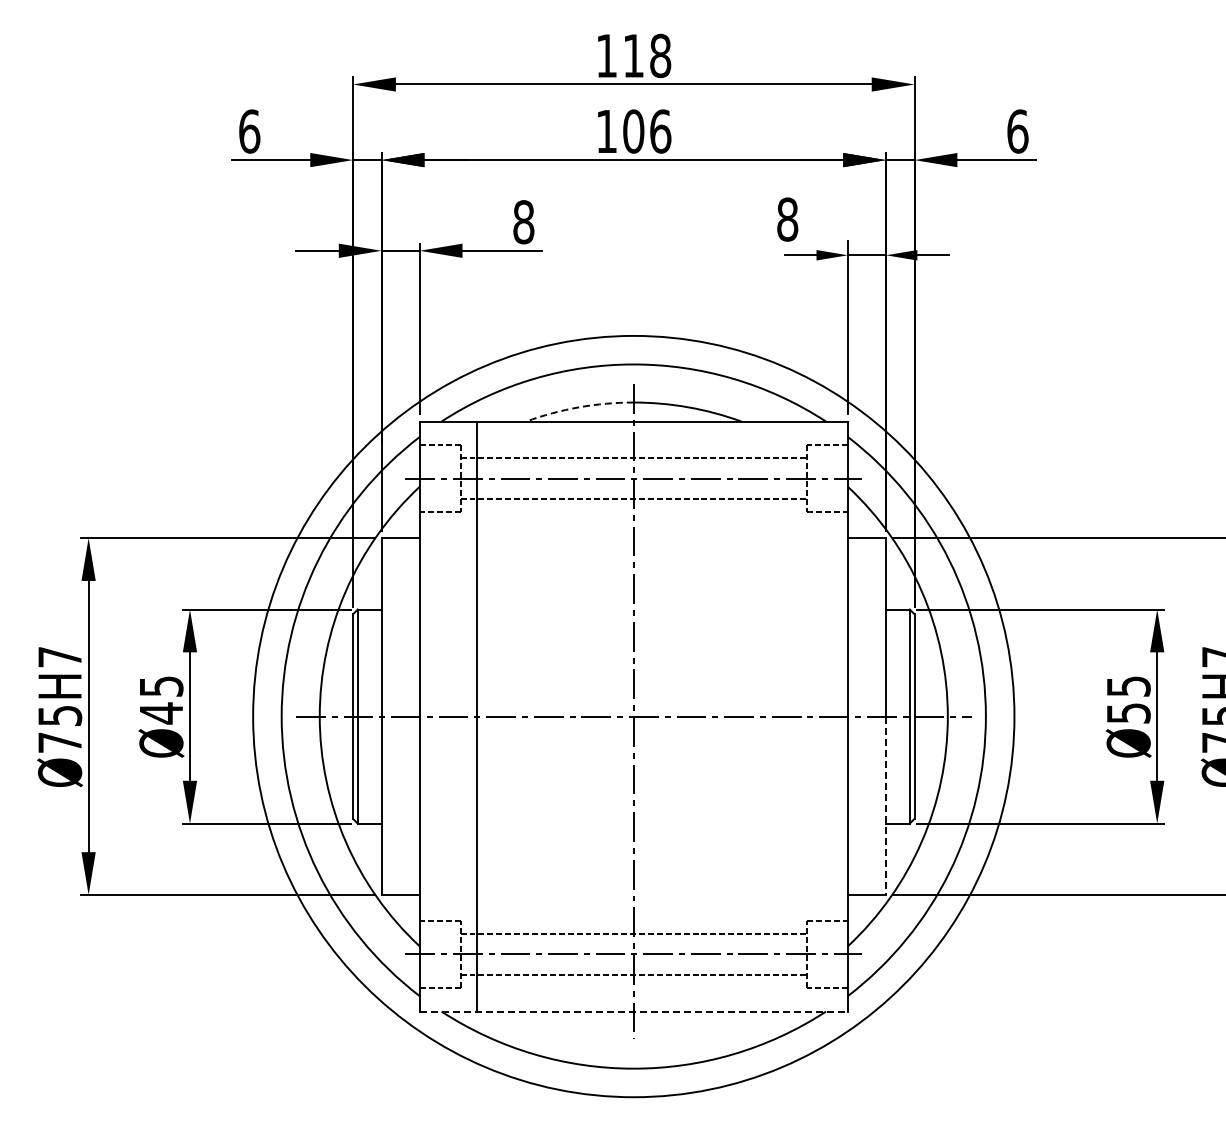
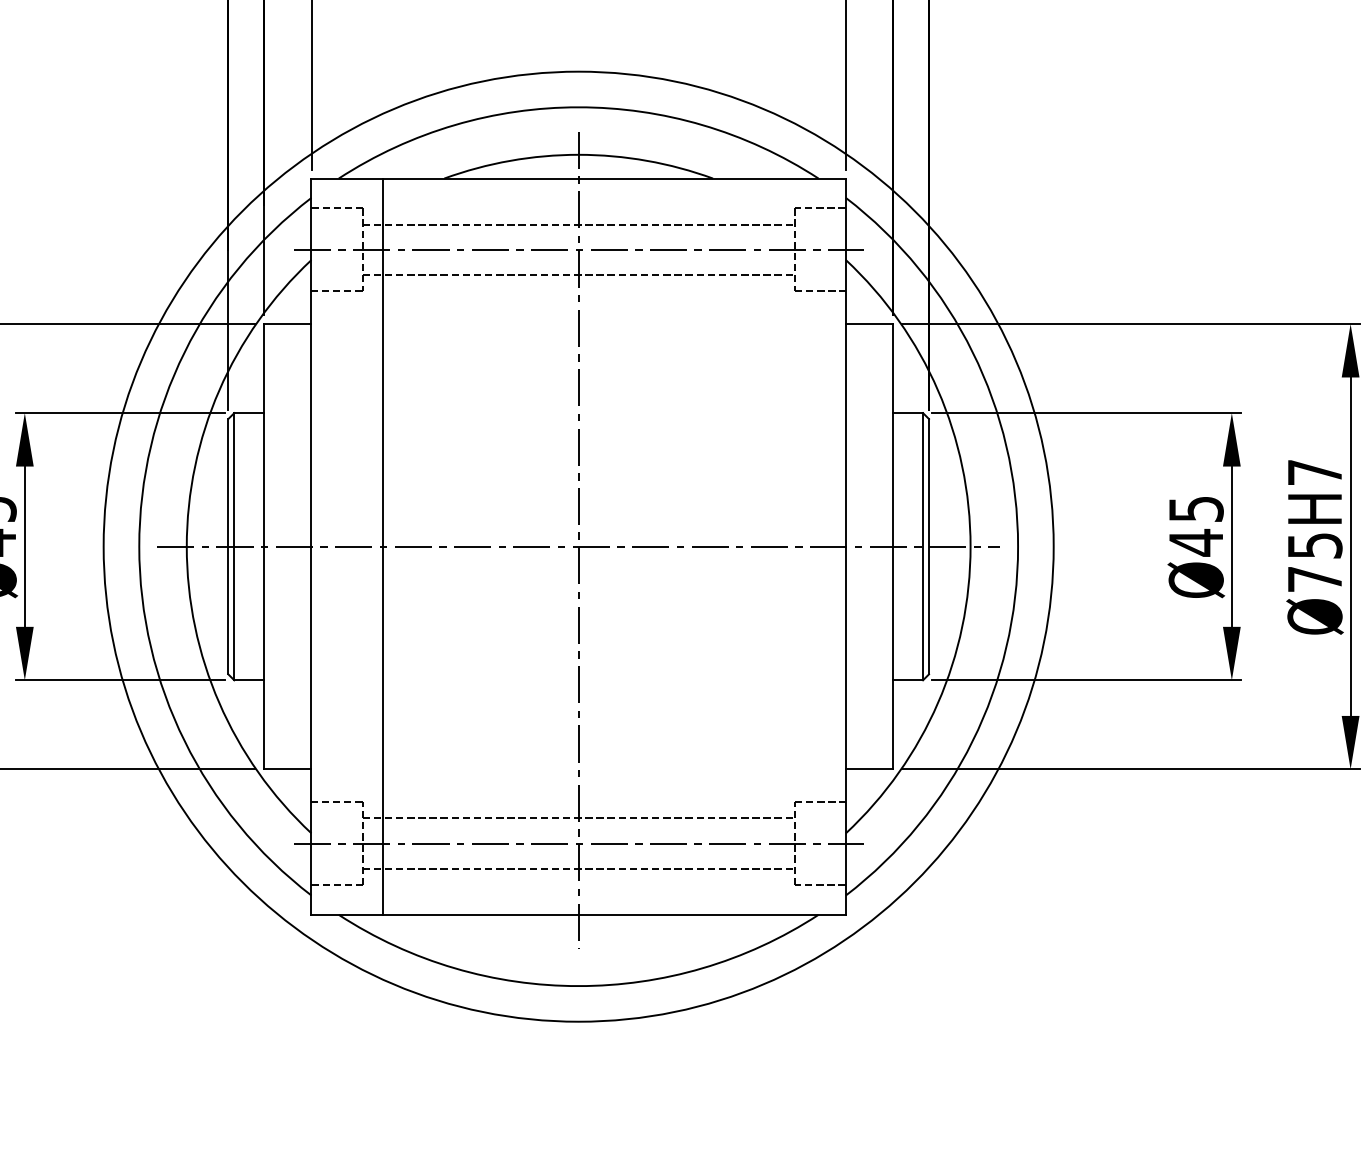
arc: (579, 407) -> (510, 161), dashed -> solid
text: (1128, 713) -> (1196, 542), Ø55 -> Ø45
line: (885, 806) -> (892, 658), dashed -> solid
line: (634, 1011) -> (579, 914), dashed -> solid

